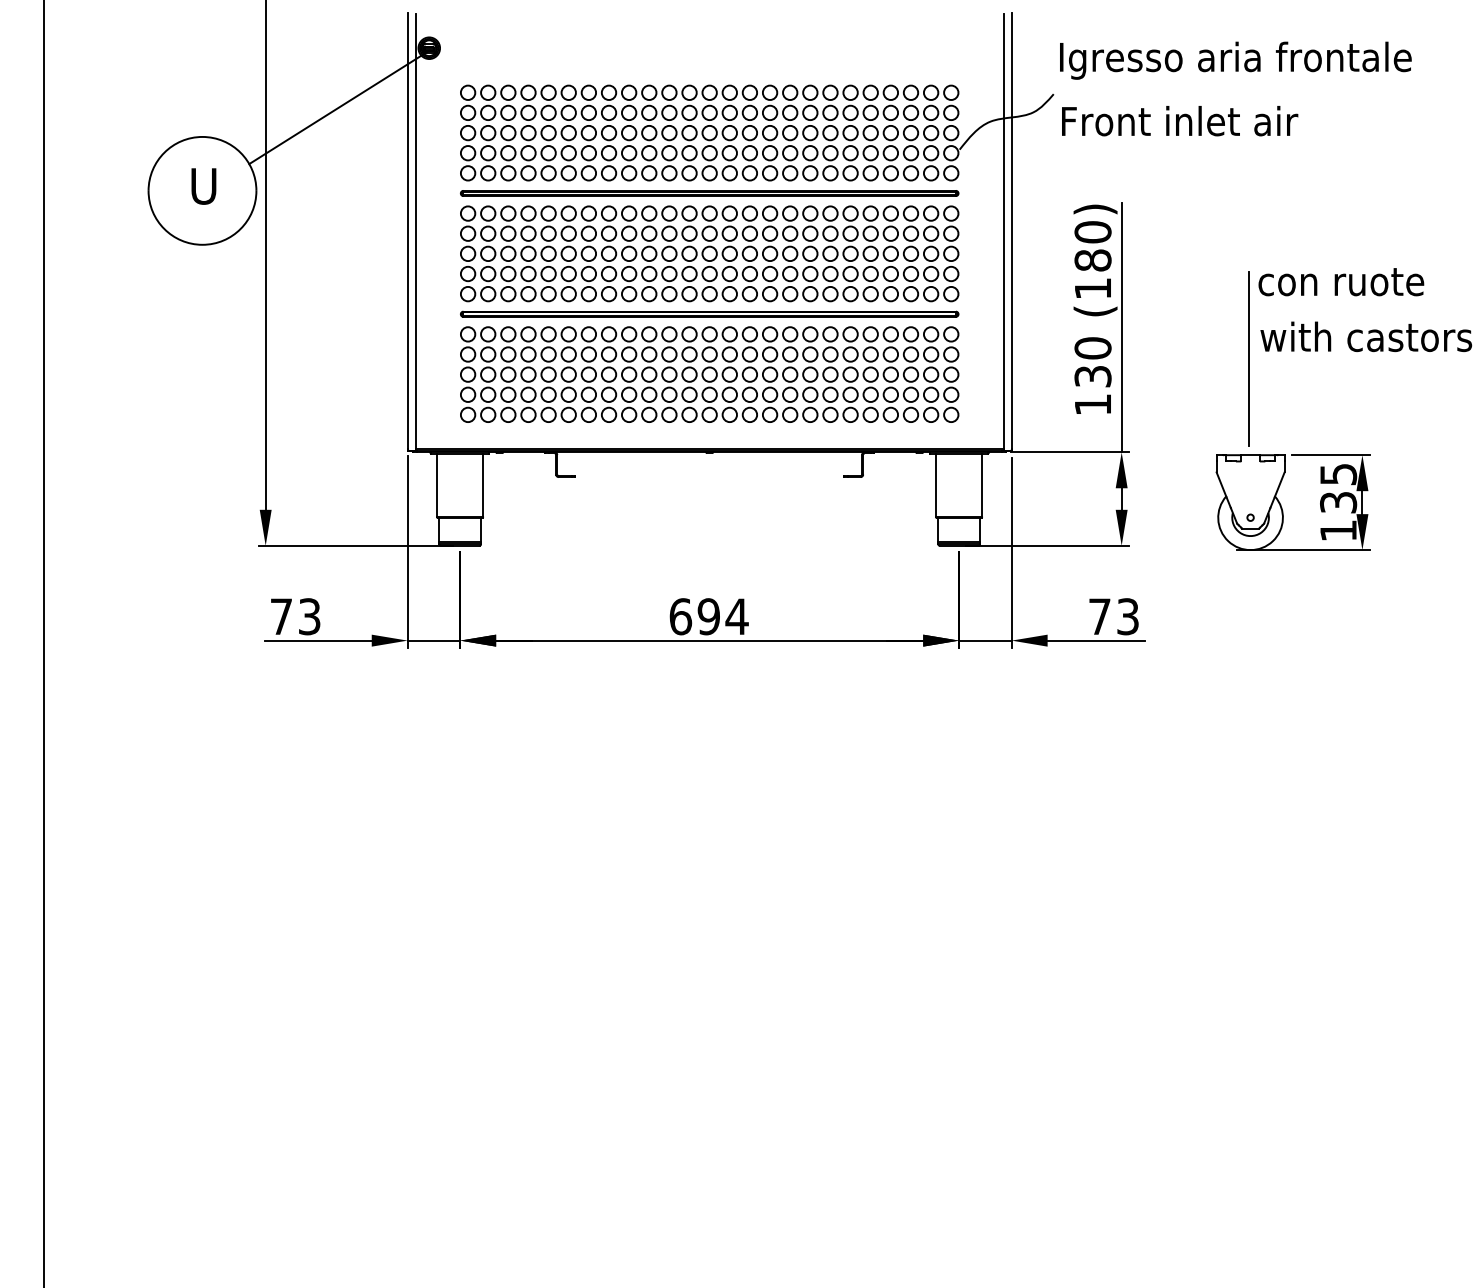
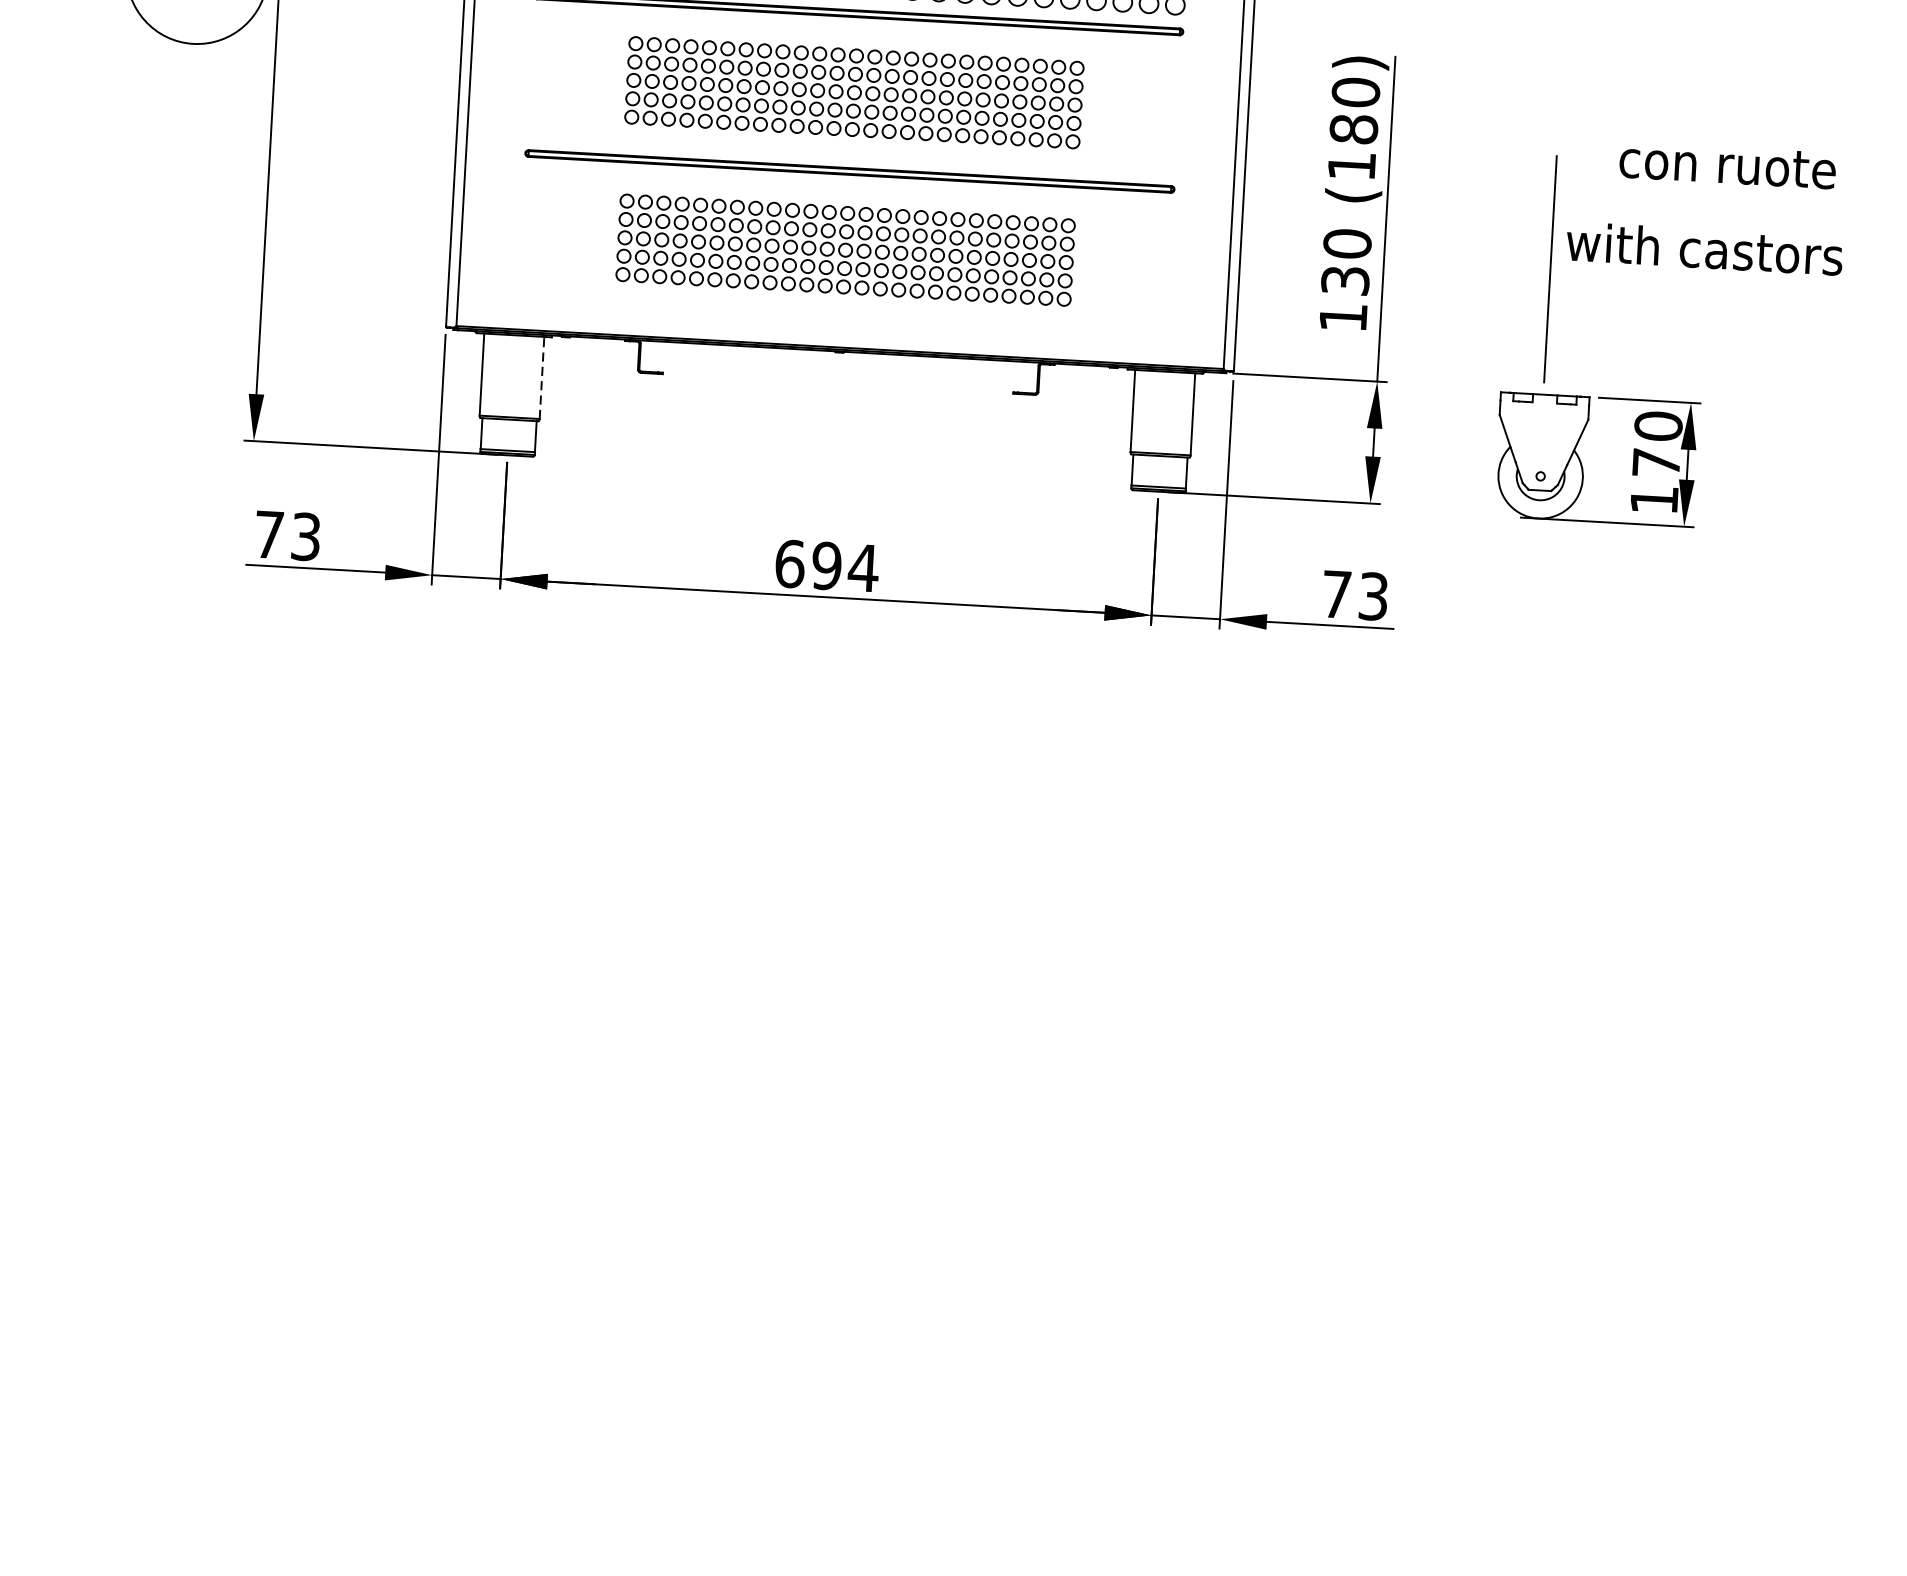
part: (709, 253) -> (854, 92), size x0.7
text: (1341, 282) -> (1728, 165), moved
part: (709, 374) -> (845, 250), size x0.7
line: (483, 484) -> (542, 377), solid -> dashed
text: (1338, 488) -> (1657, 444), 135 -> 170

